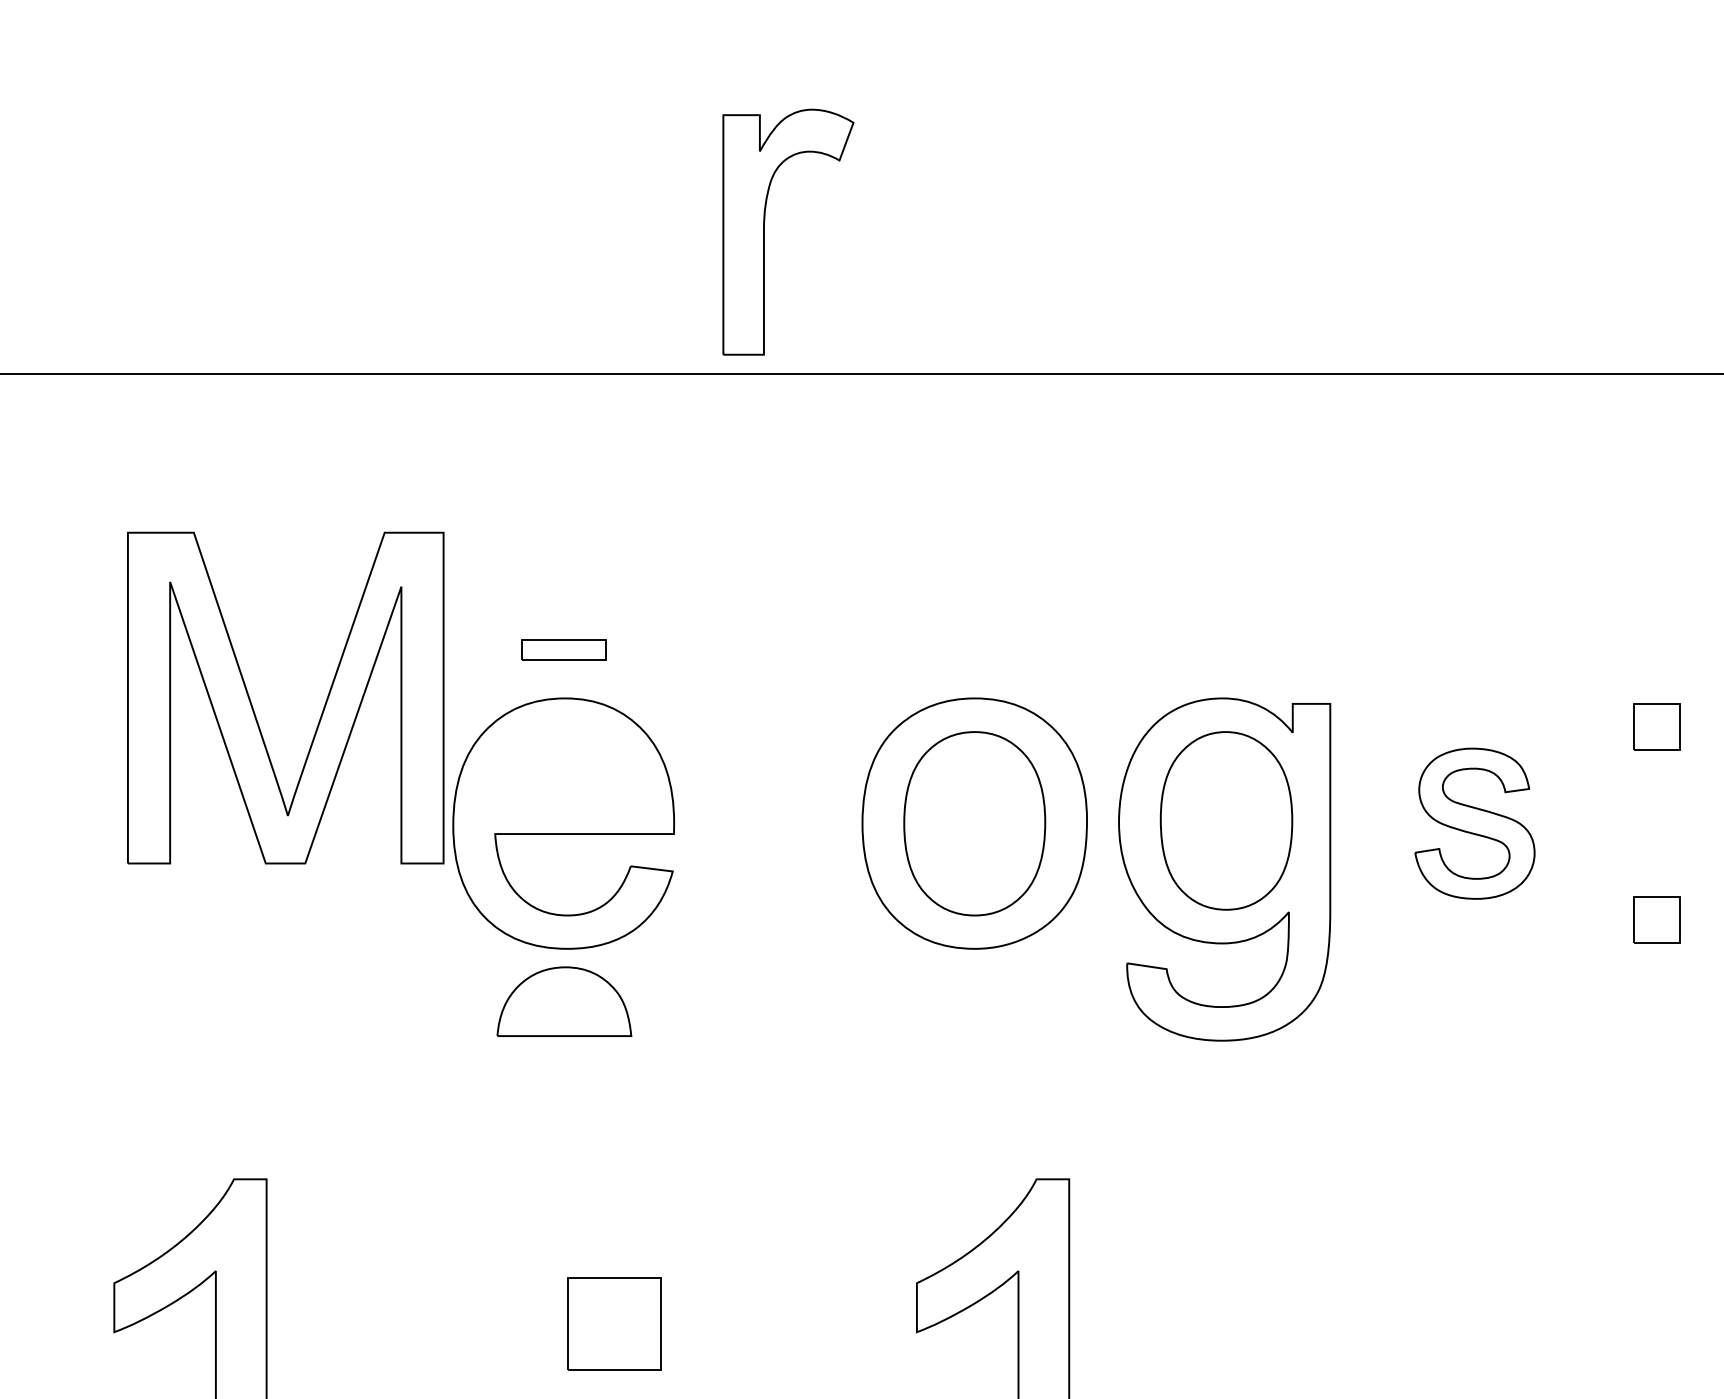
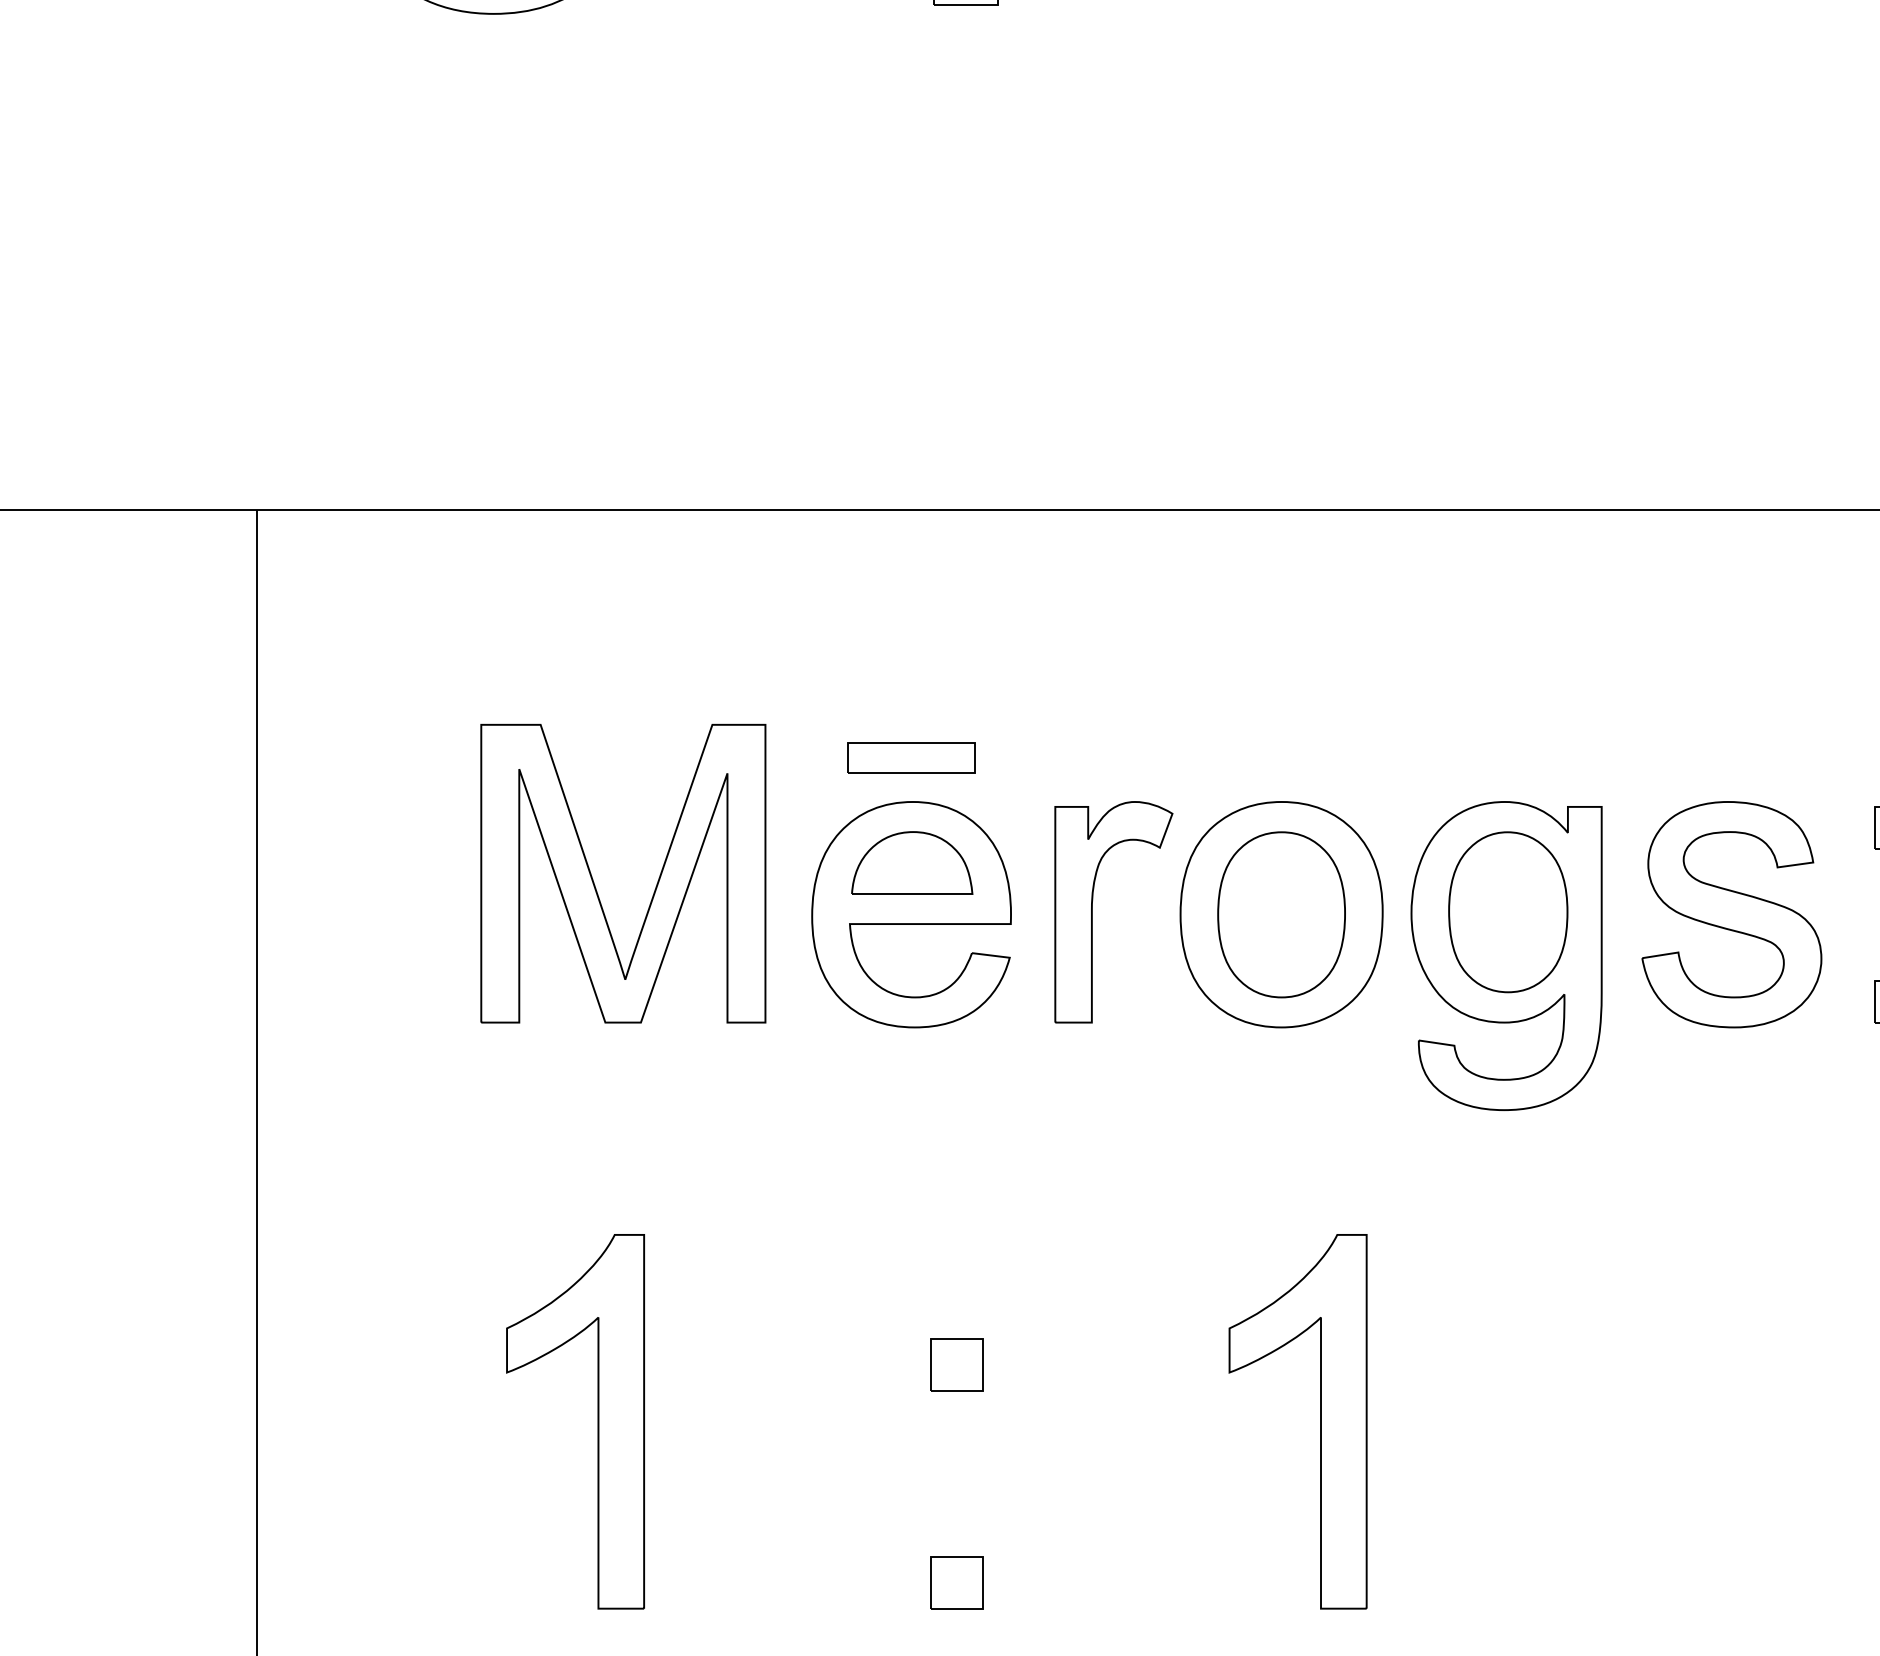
part: (764, 232) -> (1092, 912), moved
part: (563, 649) -> (911, 757), size x1.67
part: (253, 707) -> (594, 882), moved
part: (1474, 823) -> (1731, 914), size x1.67
part: (564, 1001) -> (912, 862), moved
part: (613, 1323) -> (956, 1364), size x0.62

